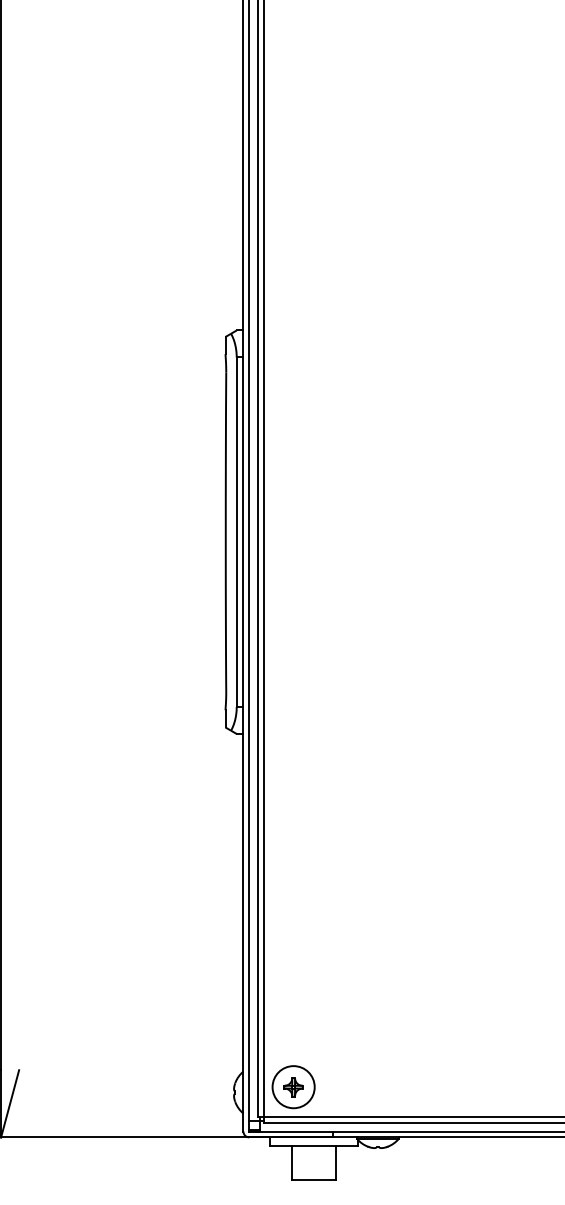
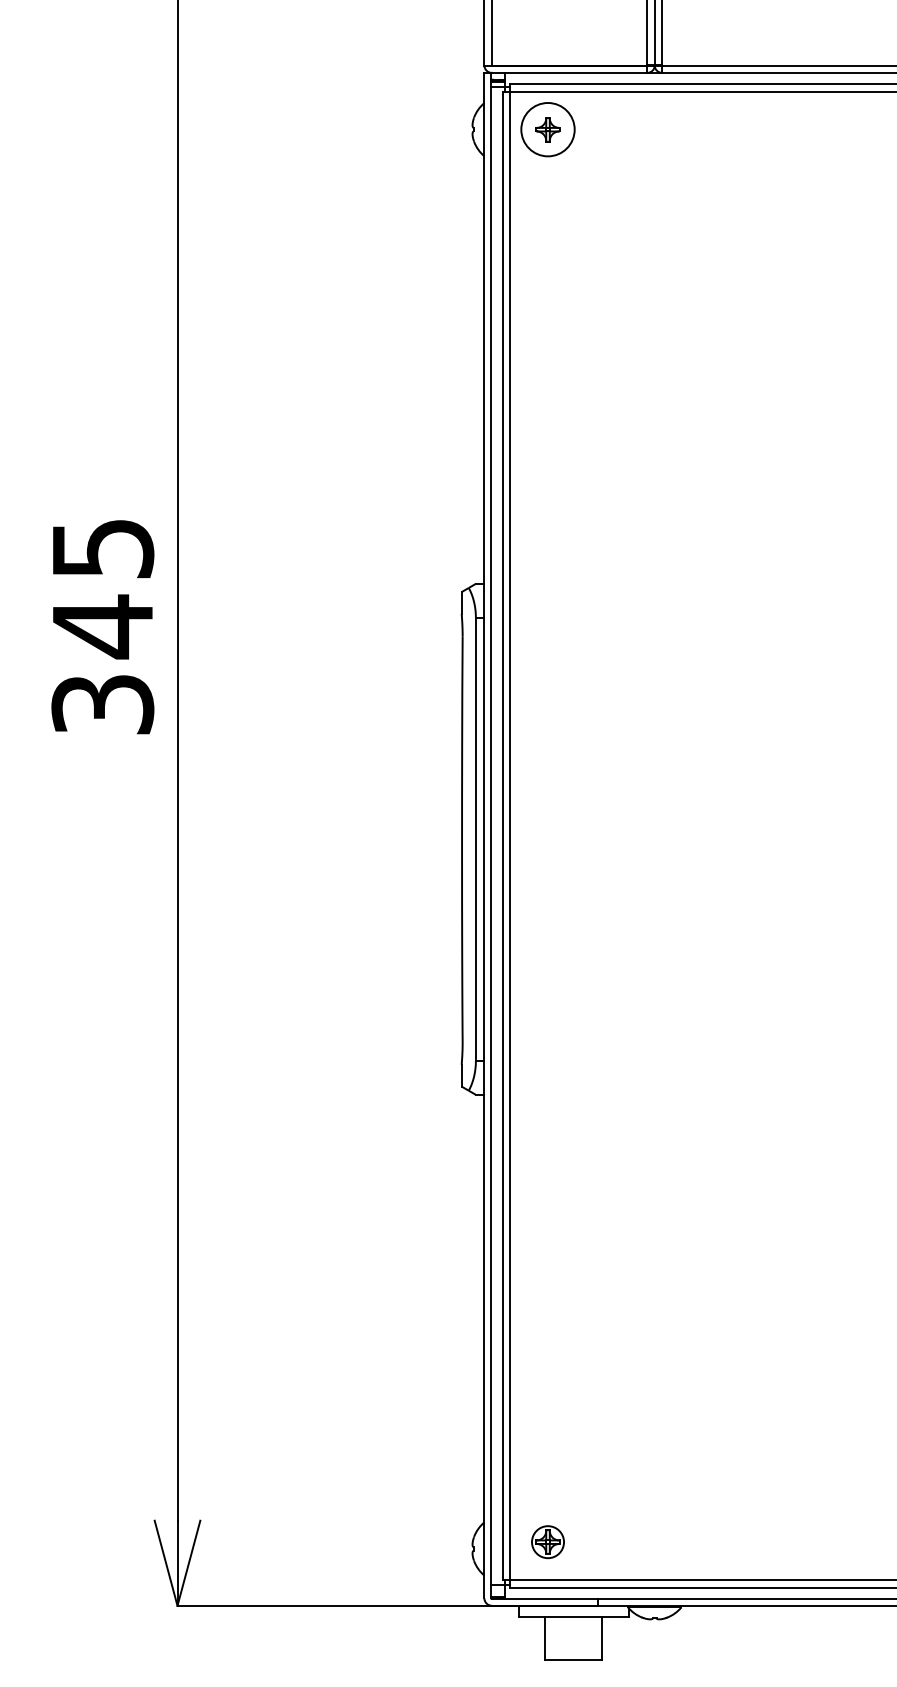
circle: (293, 1086) -> (547, 1541), size x0.6

